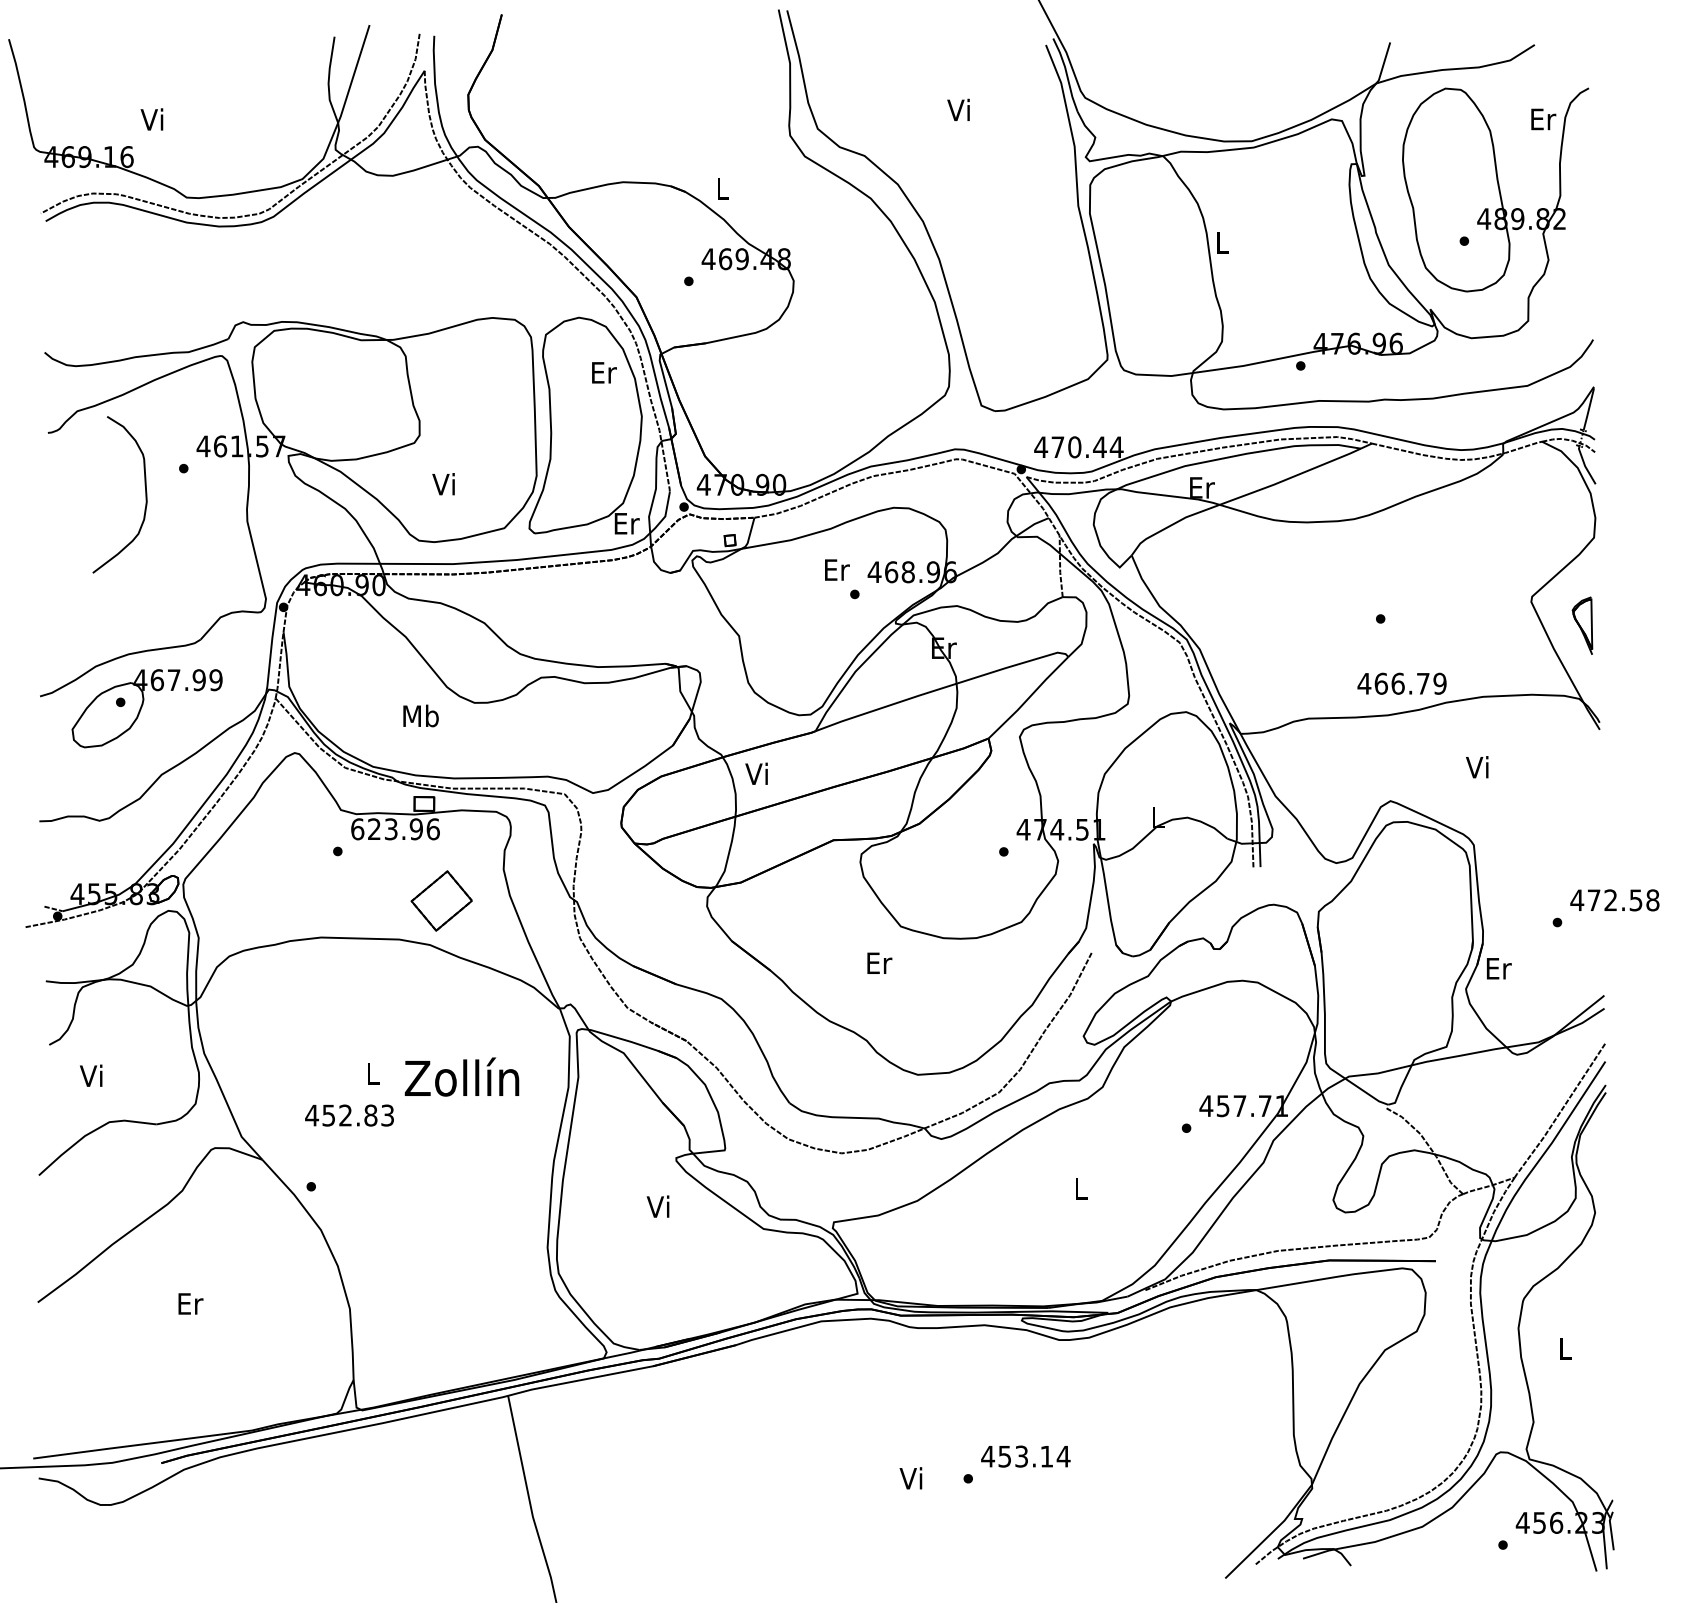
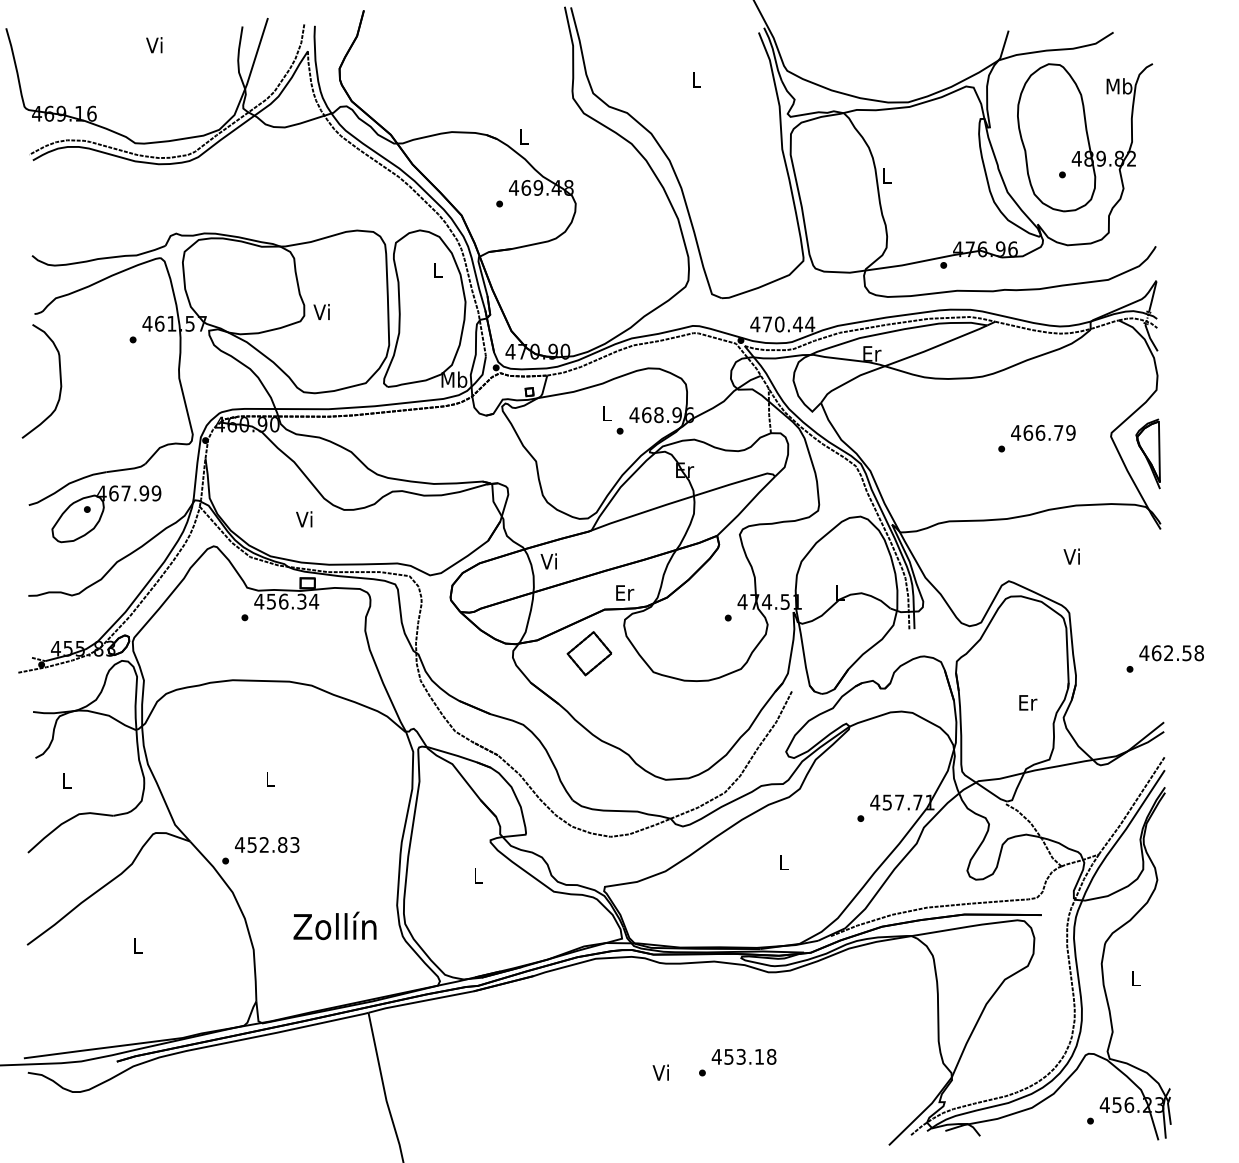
text: (958, 109) -> (695, 79), Vi -> L
text: (1542, 118) -> (1119, 85), Er -> Mb
text: (151, 119) -> (153, 45), moved
text: (604, 372) -> (438, 270), Er -> L
text: (443, 484) -> (321, 312), moved
curve: (145, 494) -> (60, 381), moved
text: (626, 523) -> (454, 379), Er -> Mb
text: (837, 569) -> (607, 413), Er -> L
part: (1582, 625) -> (1148, 453), size x1.67
text: (1401, 683) -> (1042, 432), moved
text: (420, 715) -> (304, 519), Mb -> Vi
text: (395, 829) -> (286, 601), 623.96 -> 456.34
part: (441, 900) -> (589, 653), moved
text: (1593, 900) -> (1156, 653), 472.58 -> 462.58
text: (879, 962) -> (624, 592), moved
text: (1499, 968) -> (1028, 702), moved
text: (90, 1075) -> (65, 780), Vi -> L
text: (461, 1076) -> (334, 925), moved
text: (349, 1115) -> (267, 844), moved
text: (657, 1206) -> (476, 875), Vi -> L
text: (190, 1303) -> (137, 945), Er -> L
text: (1063, 1456) -> (771, 1056), 453.14 -> 453.18

